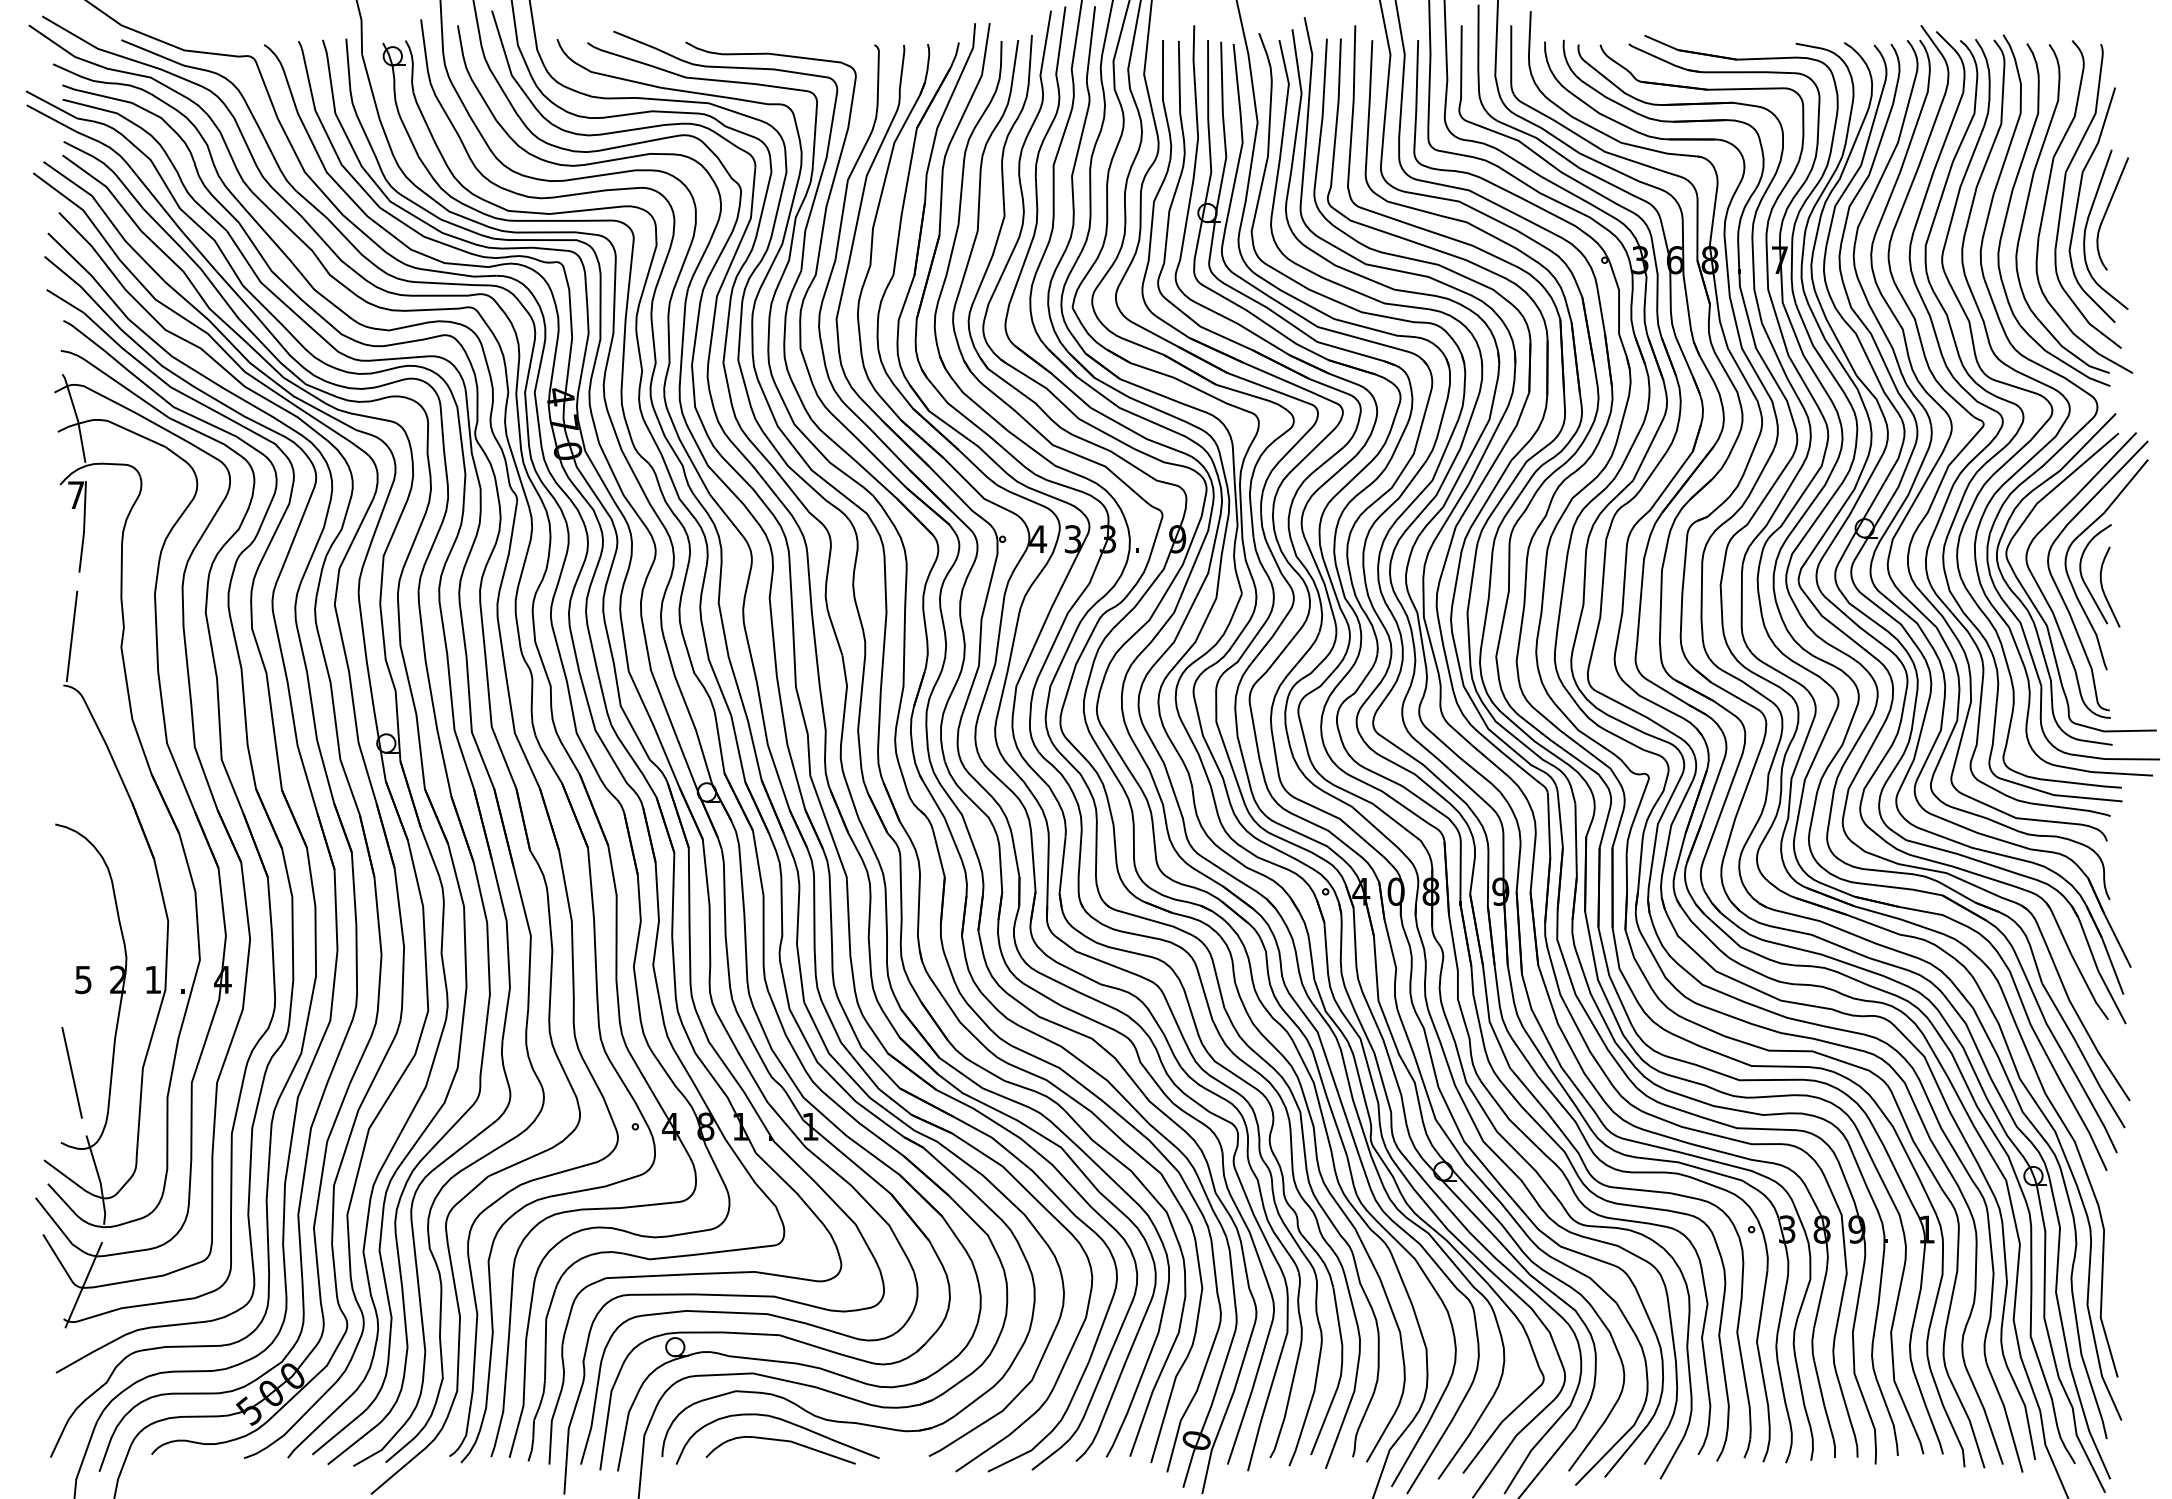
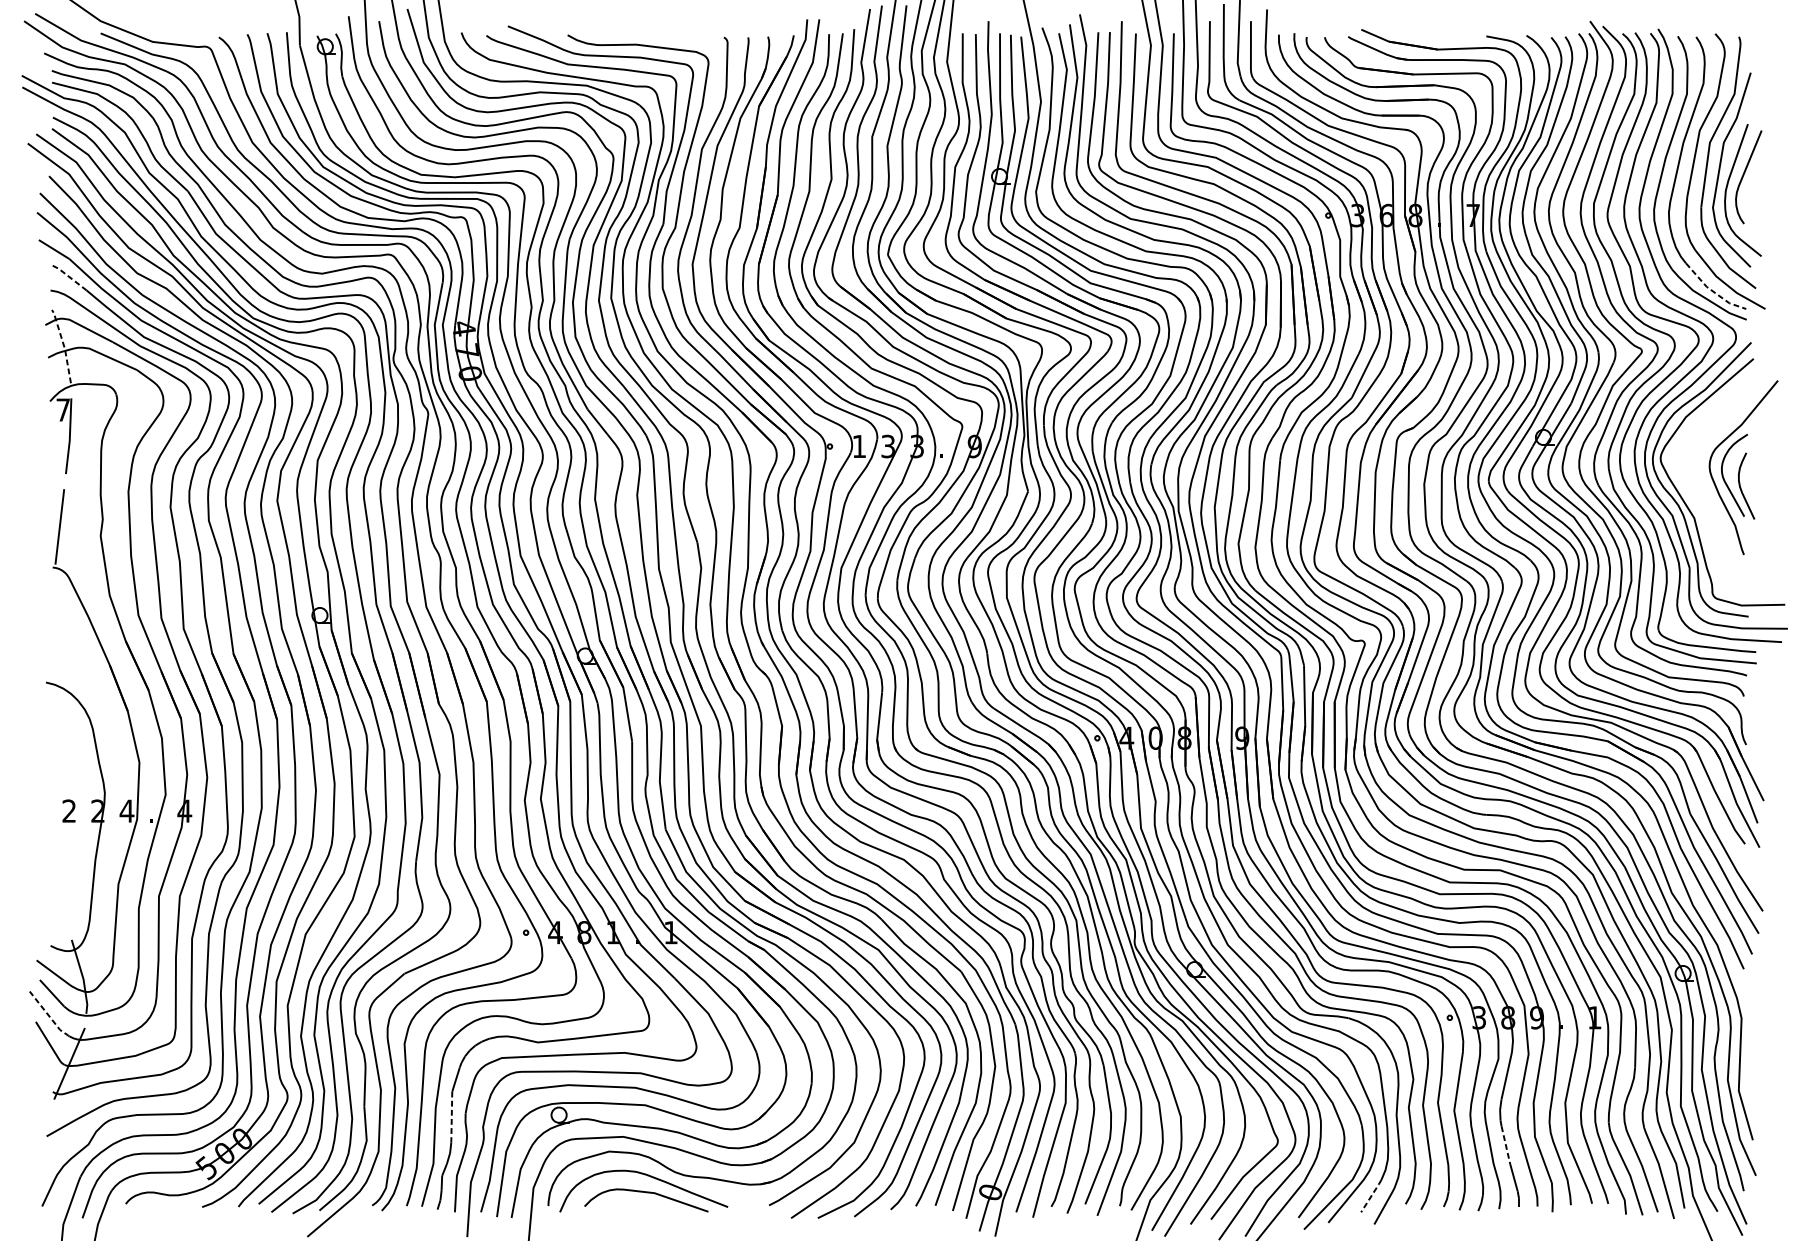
line: (83, 334) -> (69, 277), solid -> dashed
line: (2069, 351) -> (1712, 291), solid -> dashed
line: (77, 417) -> (64, 345), solid -> dashed
text: (1038, 538) -> (859, 445), 4 -> 1
part: (2059, 589) -> (1704, 488), removed
text: (83, 979) -> (69, 810), 5 -> 2
text: (153, 979) -> (127, 810), 1 -> 4
line: (71, 1072) -> (59, 887), removed
line: (58, 1227) -> (48, 1016), solid -> dashed
line: (545, 1349) -> (451, 1117), solid -> dashed
line: (1819, 1384) -> (1506, 1146), solid -> dashed
line: (1657, 1444) -> (1371, 1195), solid -> dashed

